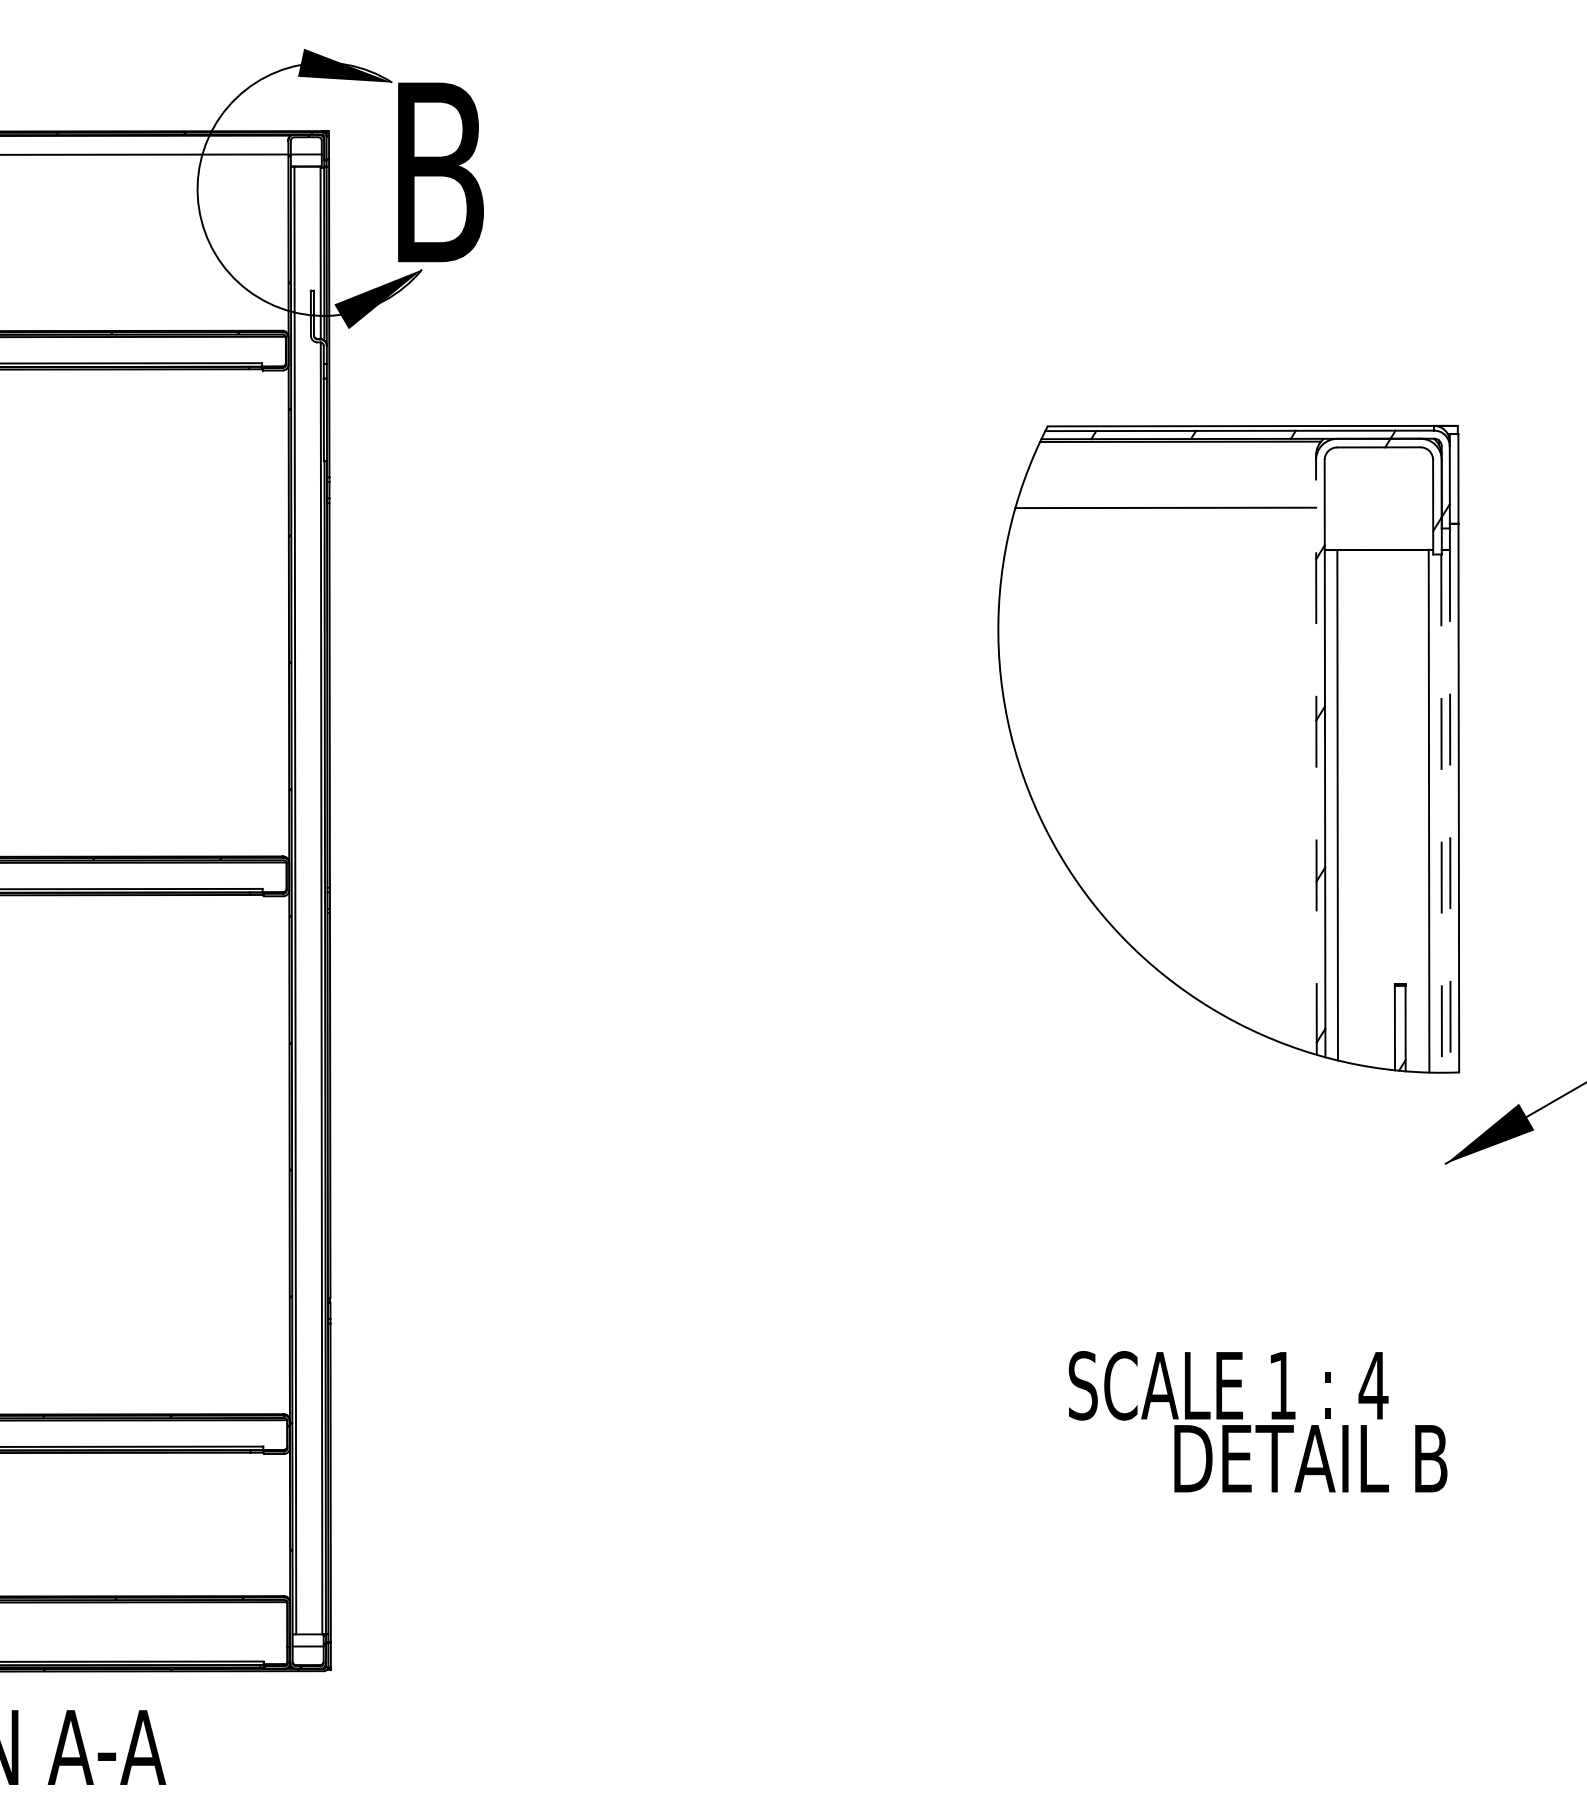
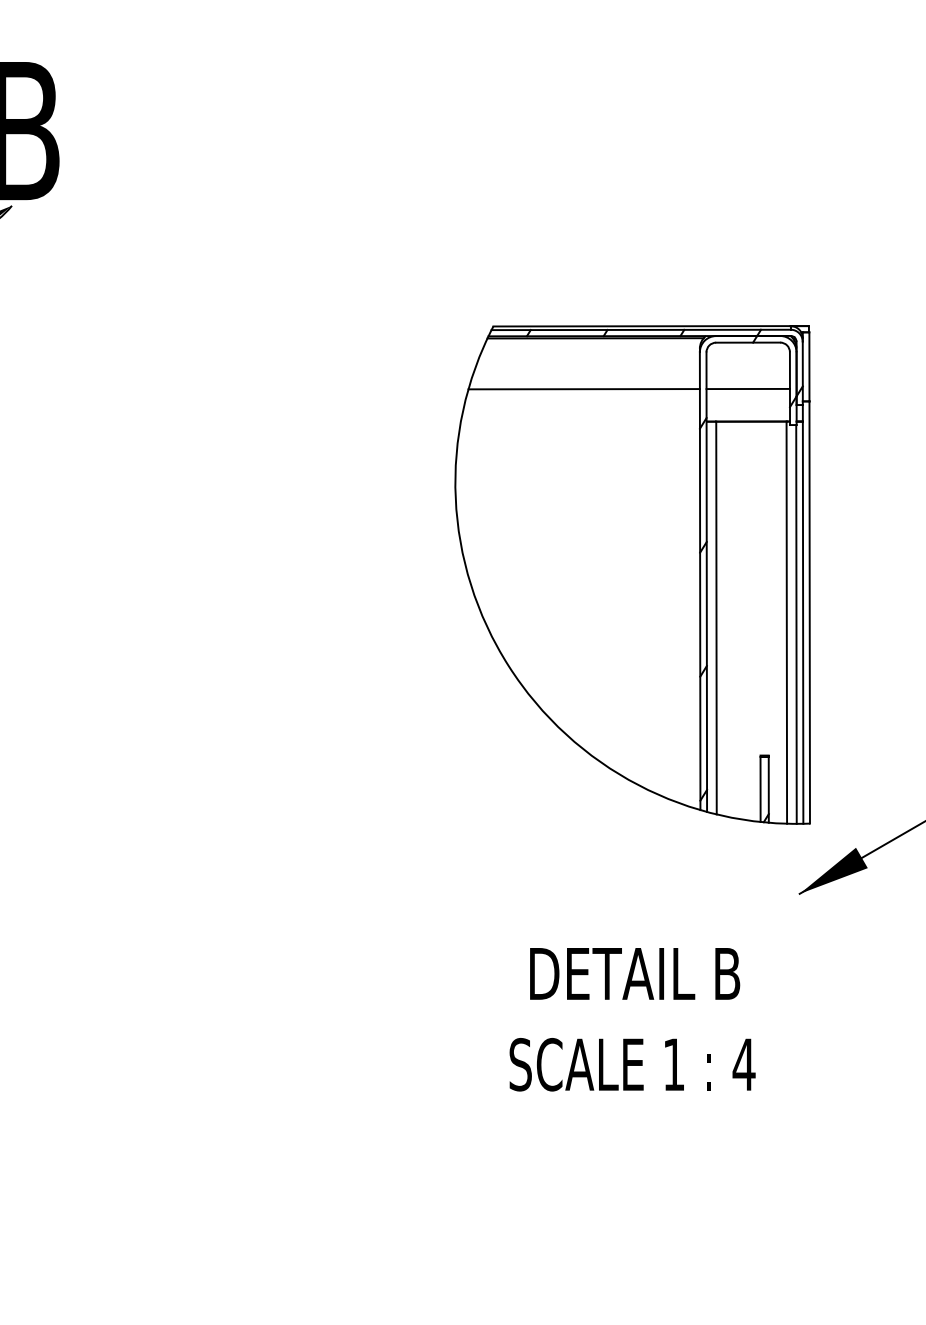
line: (1378, 507) -> (747, 388), added
line: (1316, 756) -> (700, 580), dashed -> solid
line: (1450, 811) -> (803, 622), dashed -> solid
line: (1441, 814) -> (796, 625), dashed -> solid
text: (1310, 1458) -> (634, 973), moved

